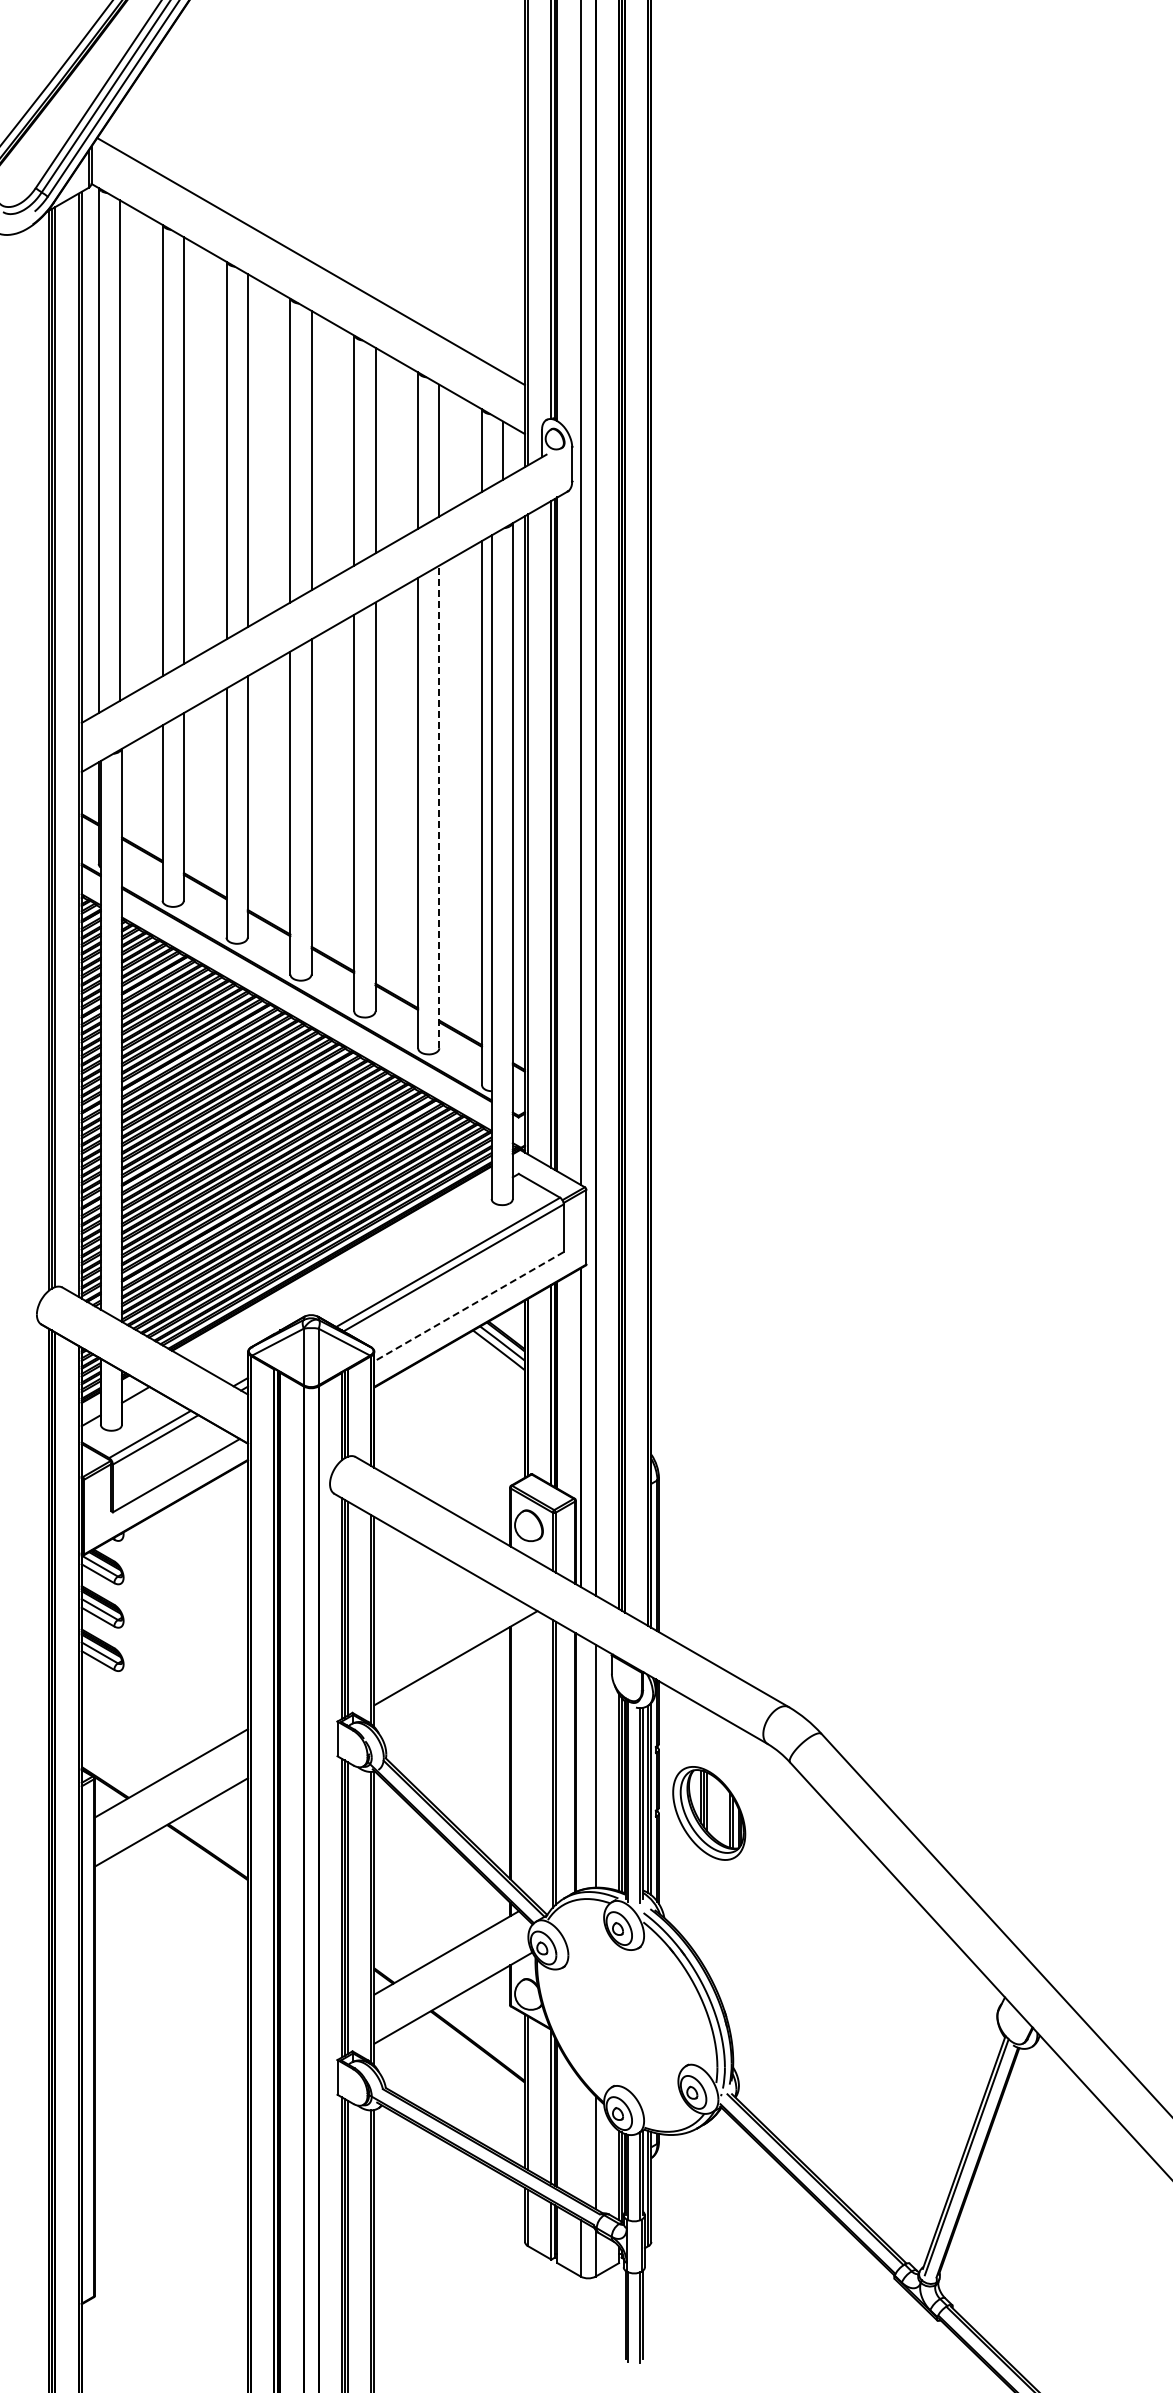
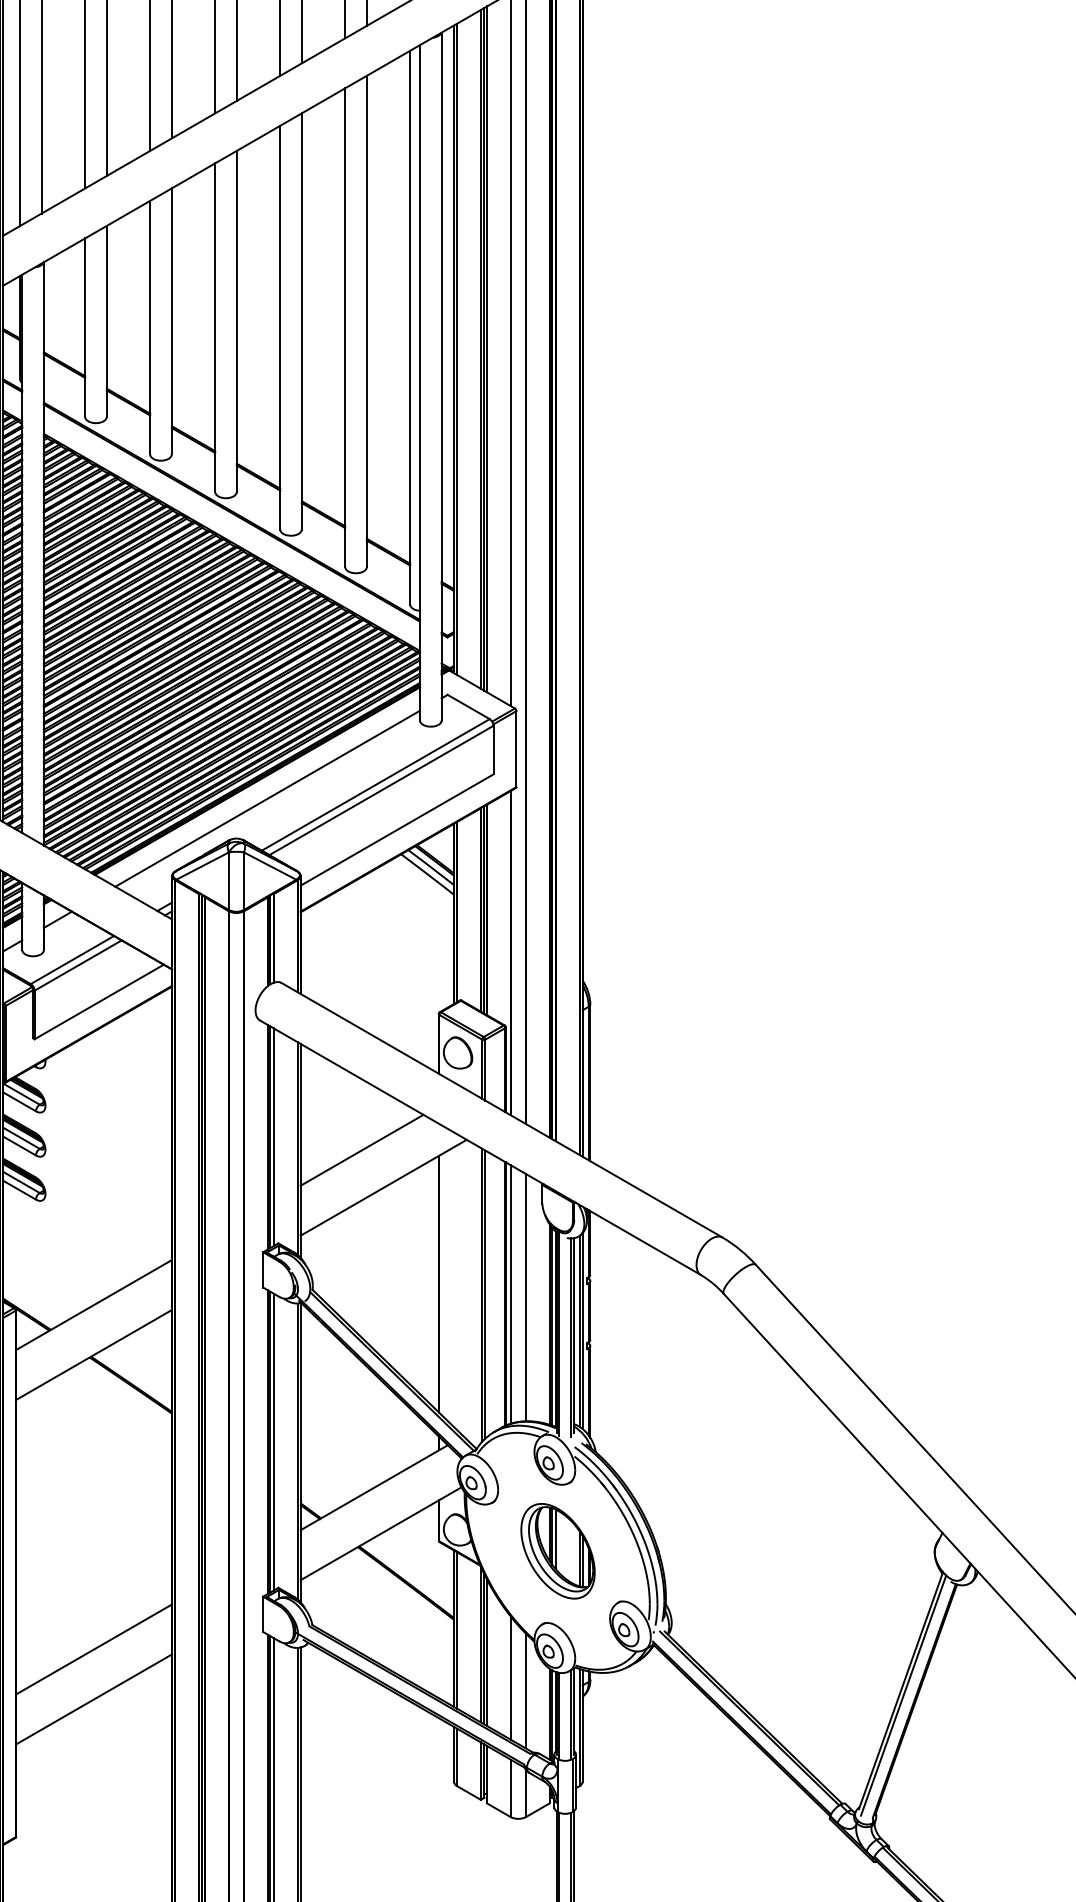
line: (439, 806) -> (366, 320), dashed -> solid
line: (341, 1275) -> (267, 798), added
line: (468, 1306) -> (396, 829), dashed -> solid
line: (434, 1621) -> (361, 1150), added
line: (580, 1763) -> (510, 1294), added
part: (709, 1813) -> (558, 1551), moved
line: (170, 2111) -> (93, 1649), added
line: (580, 2139) -> (510, 1677), added
line: (170, 2160) -> (93, 1698), added

